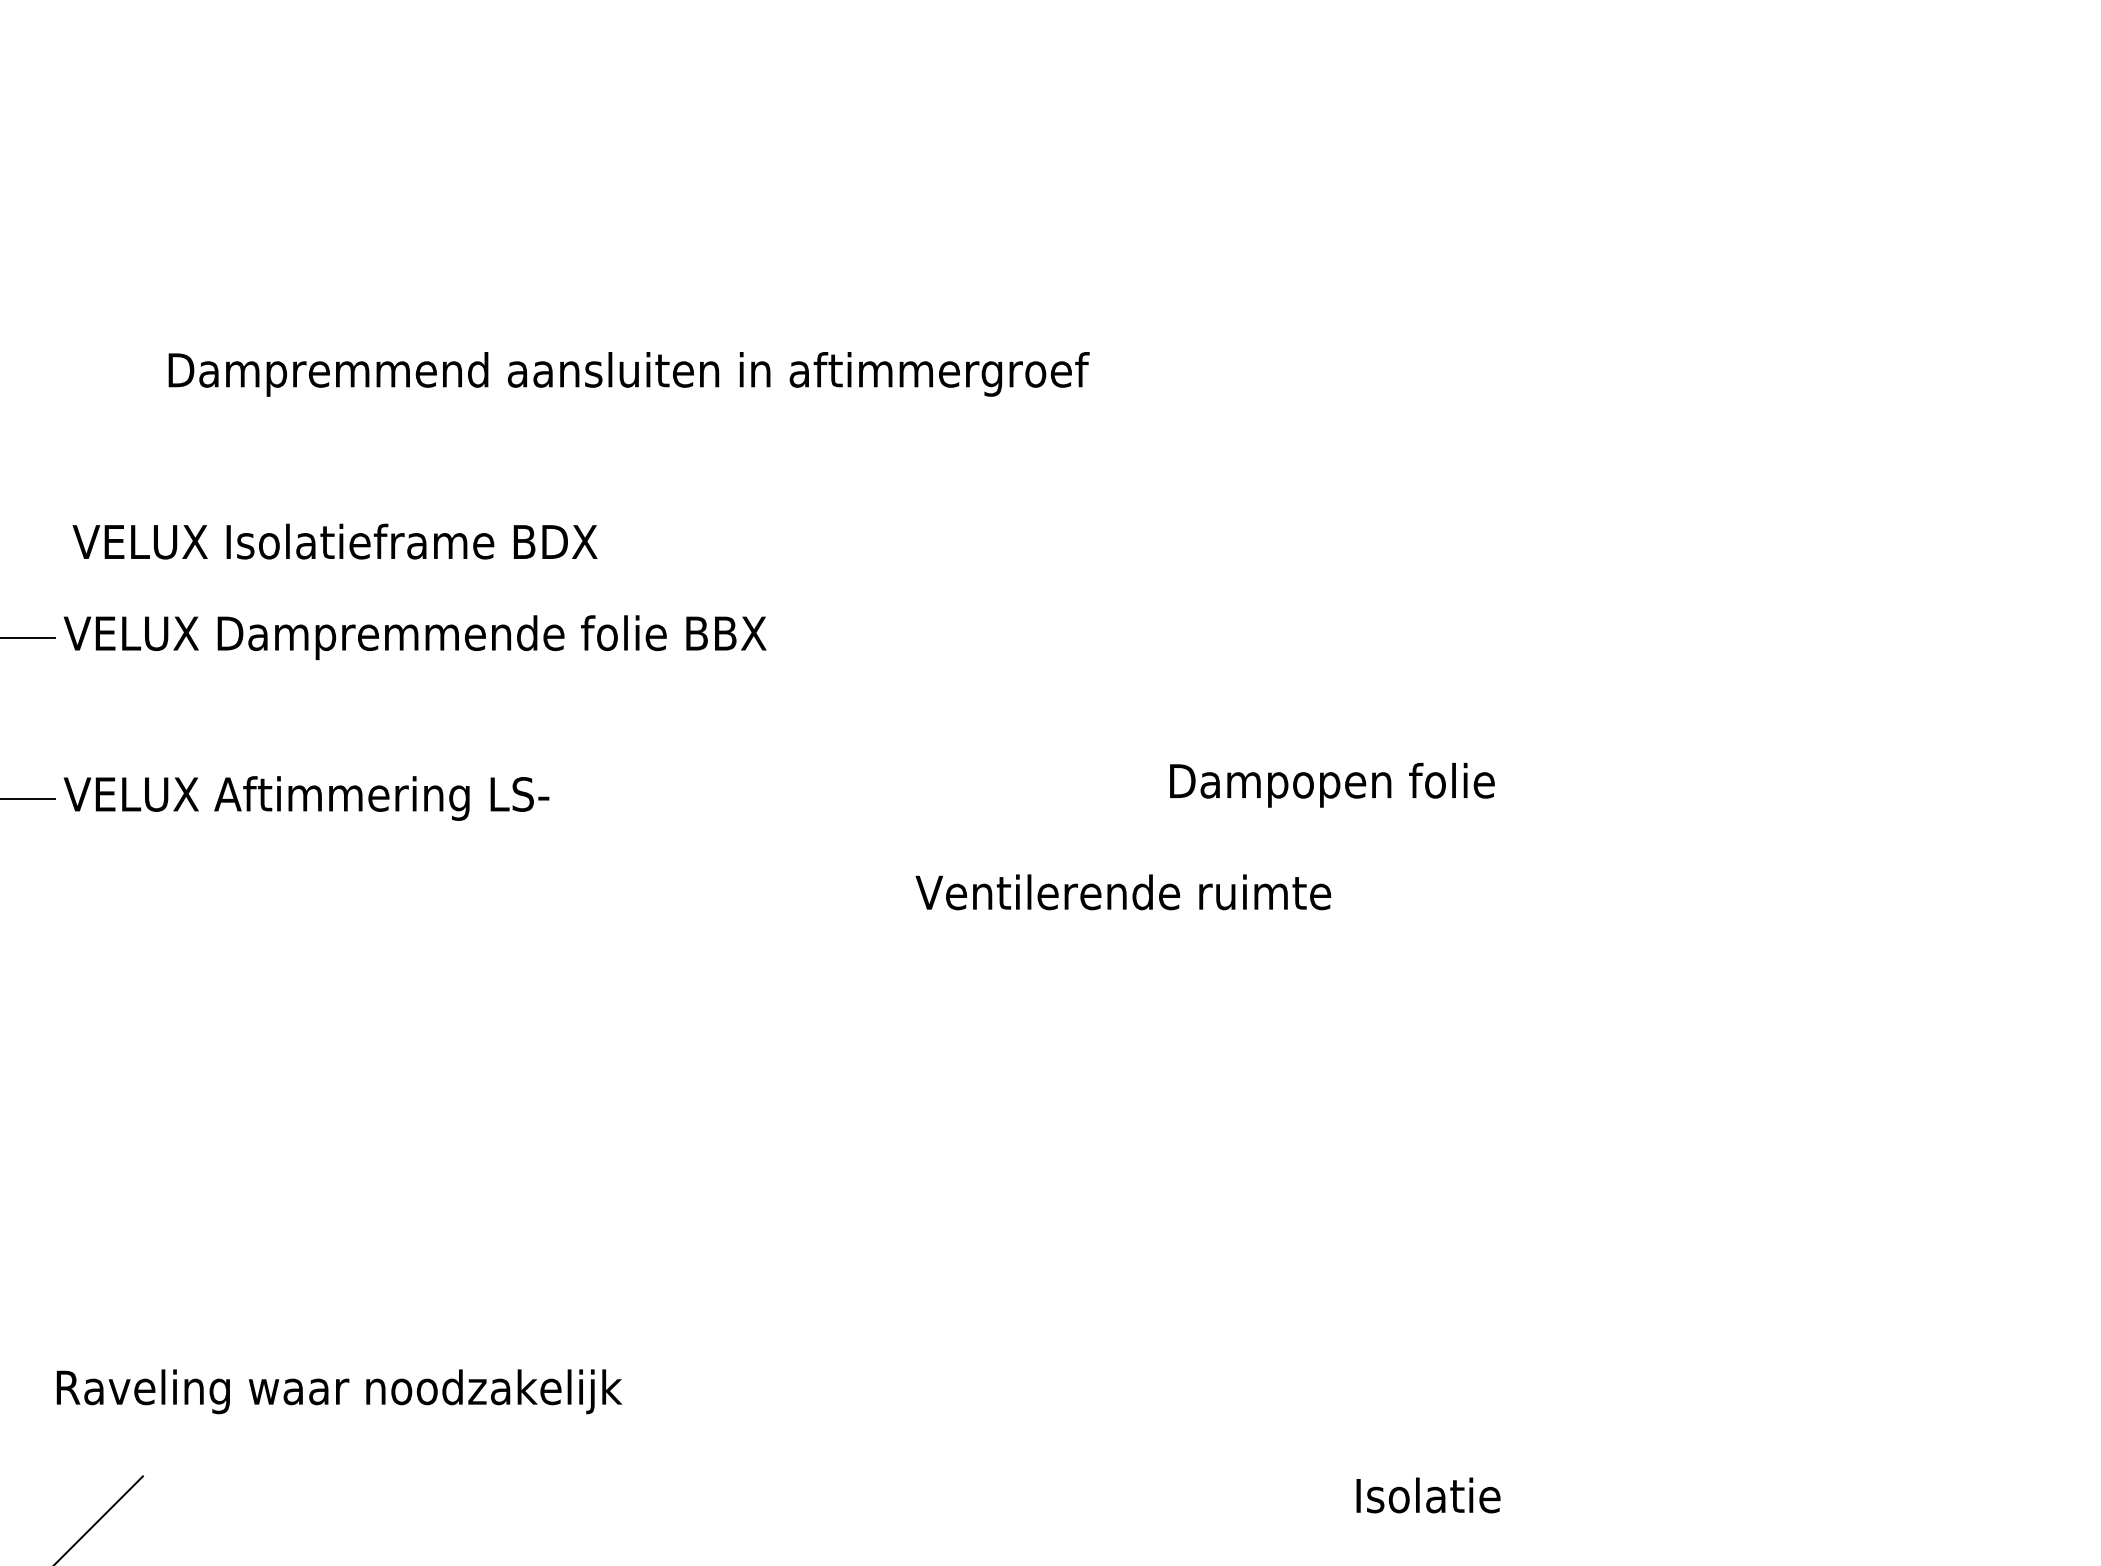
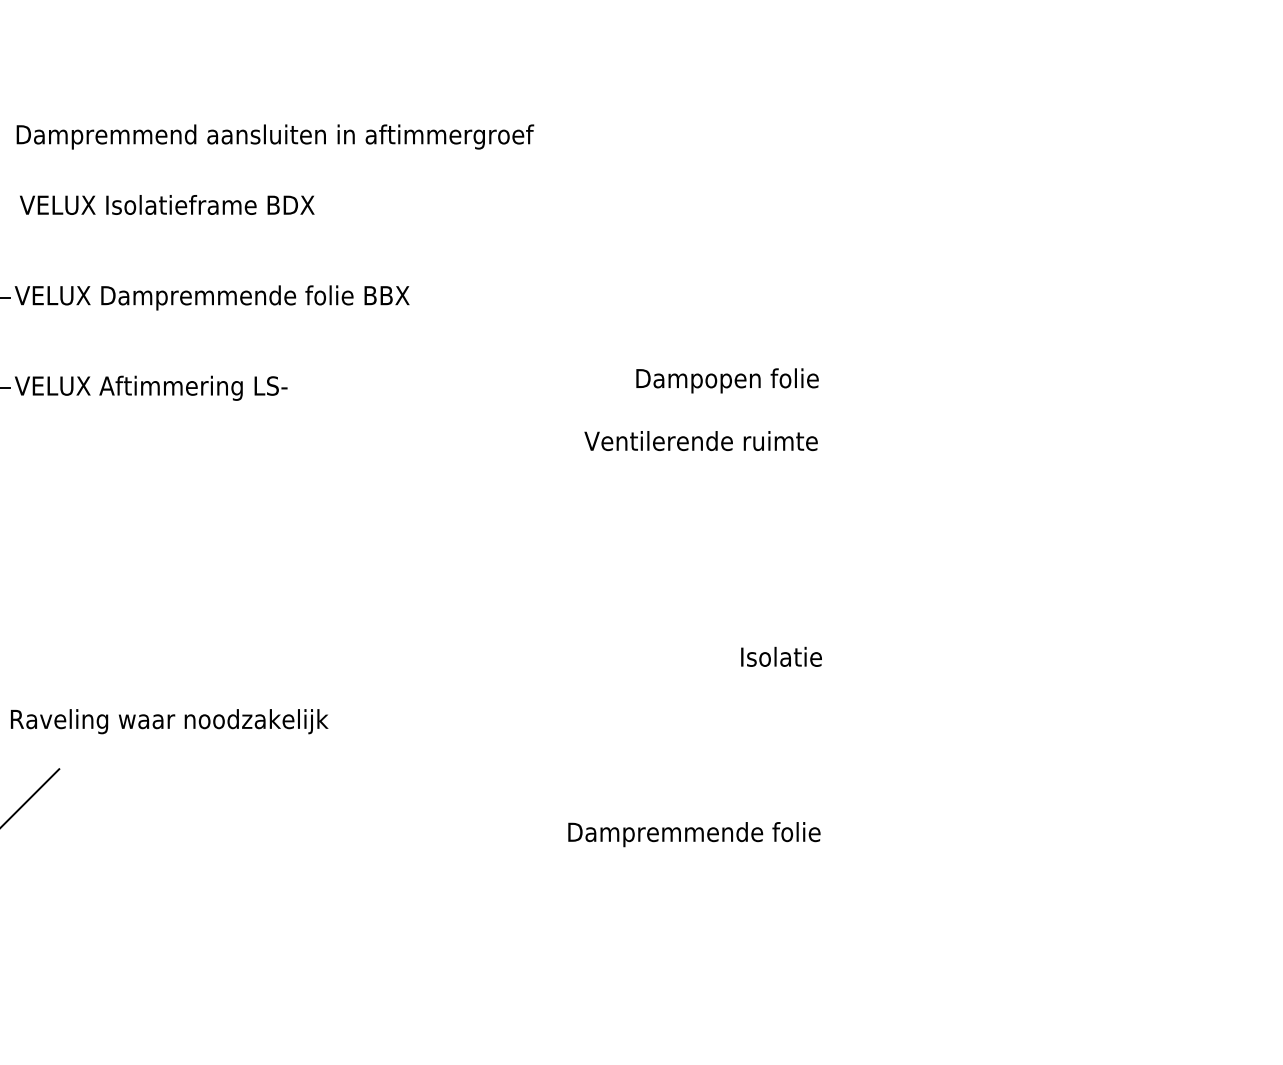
text: (629, 373) -> (275, 136), moved
text: (335, 540) -> (167, 204), moved
text: (1122, 891) -> (700, 440), moved
text: (1428, 1494) -> (781, 656), moved

